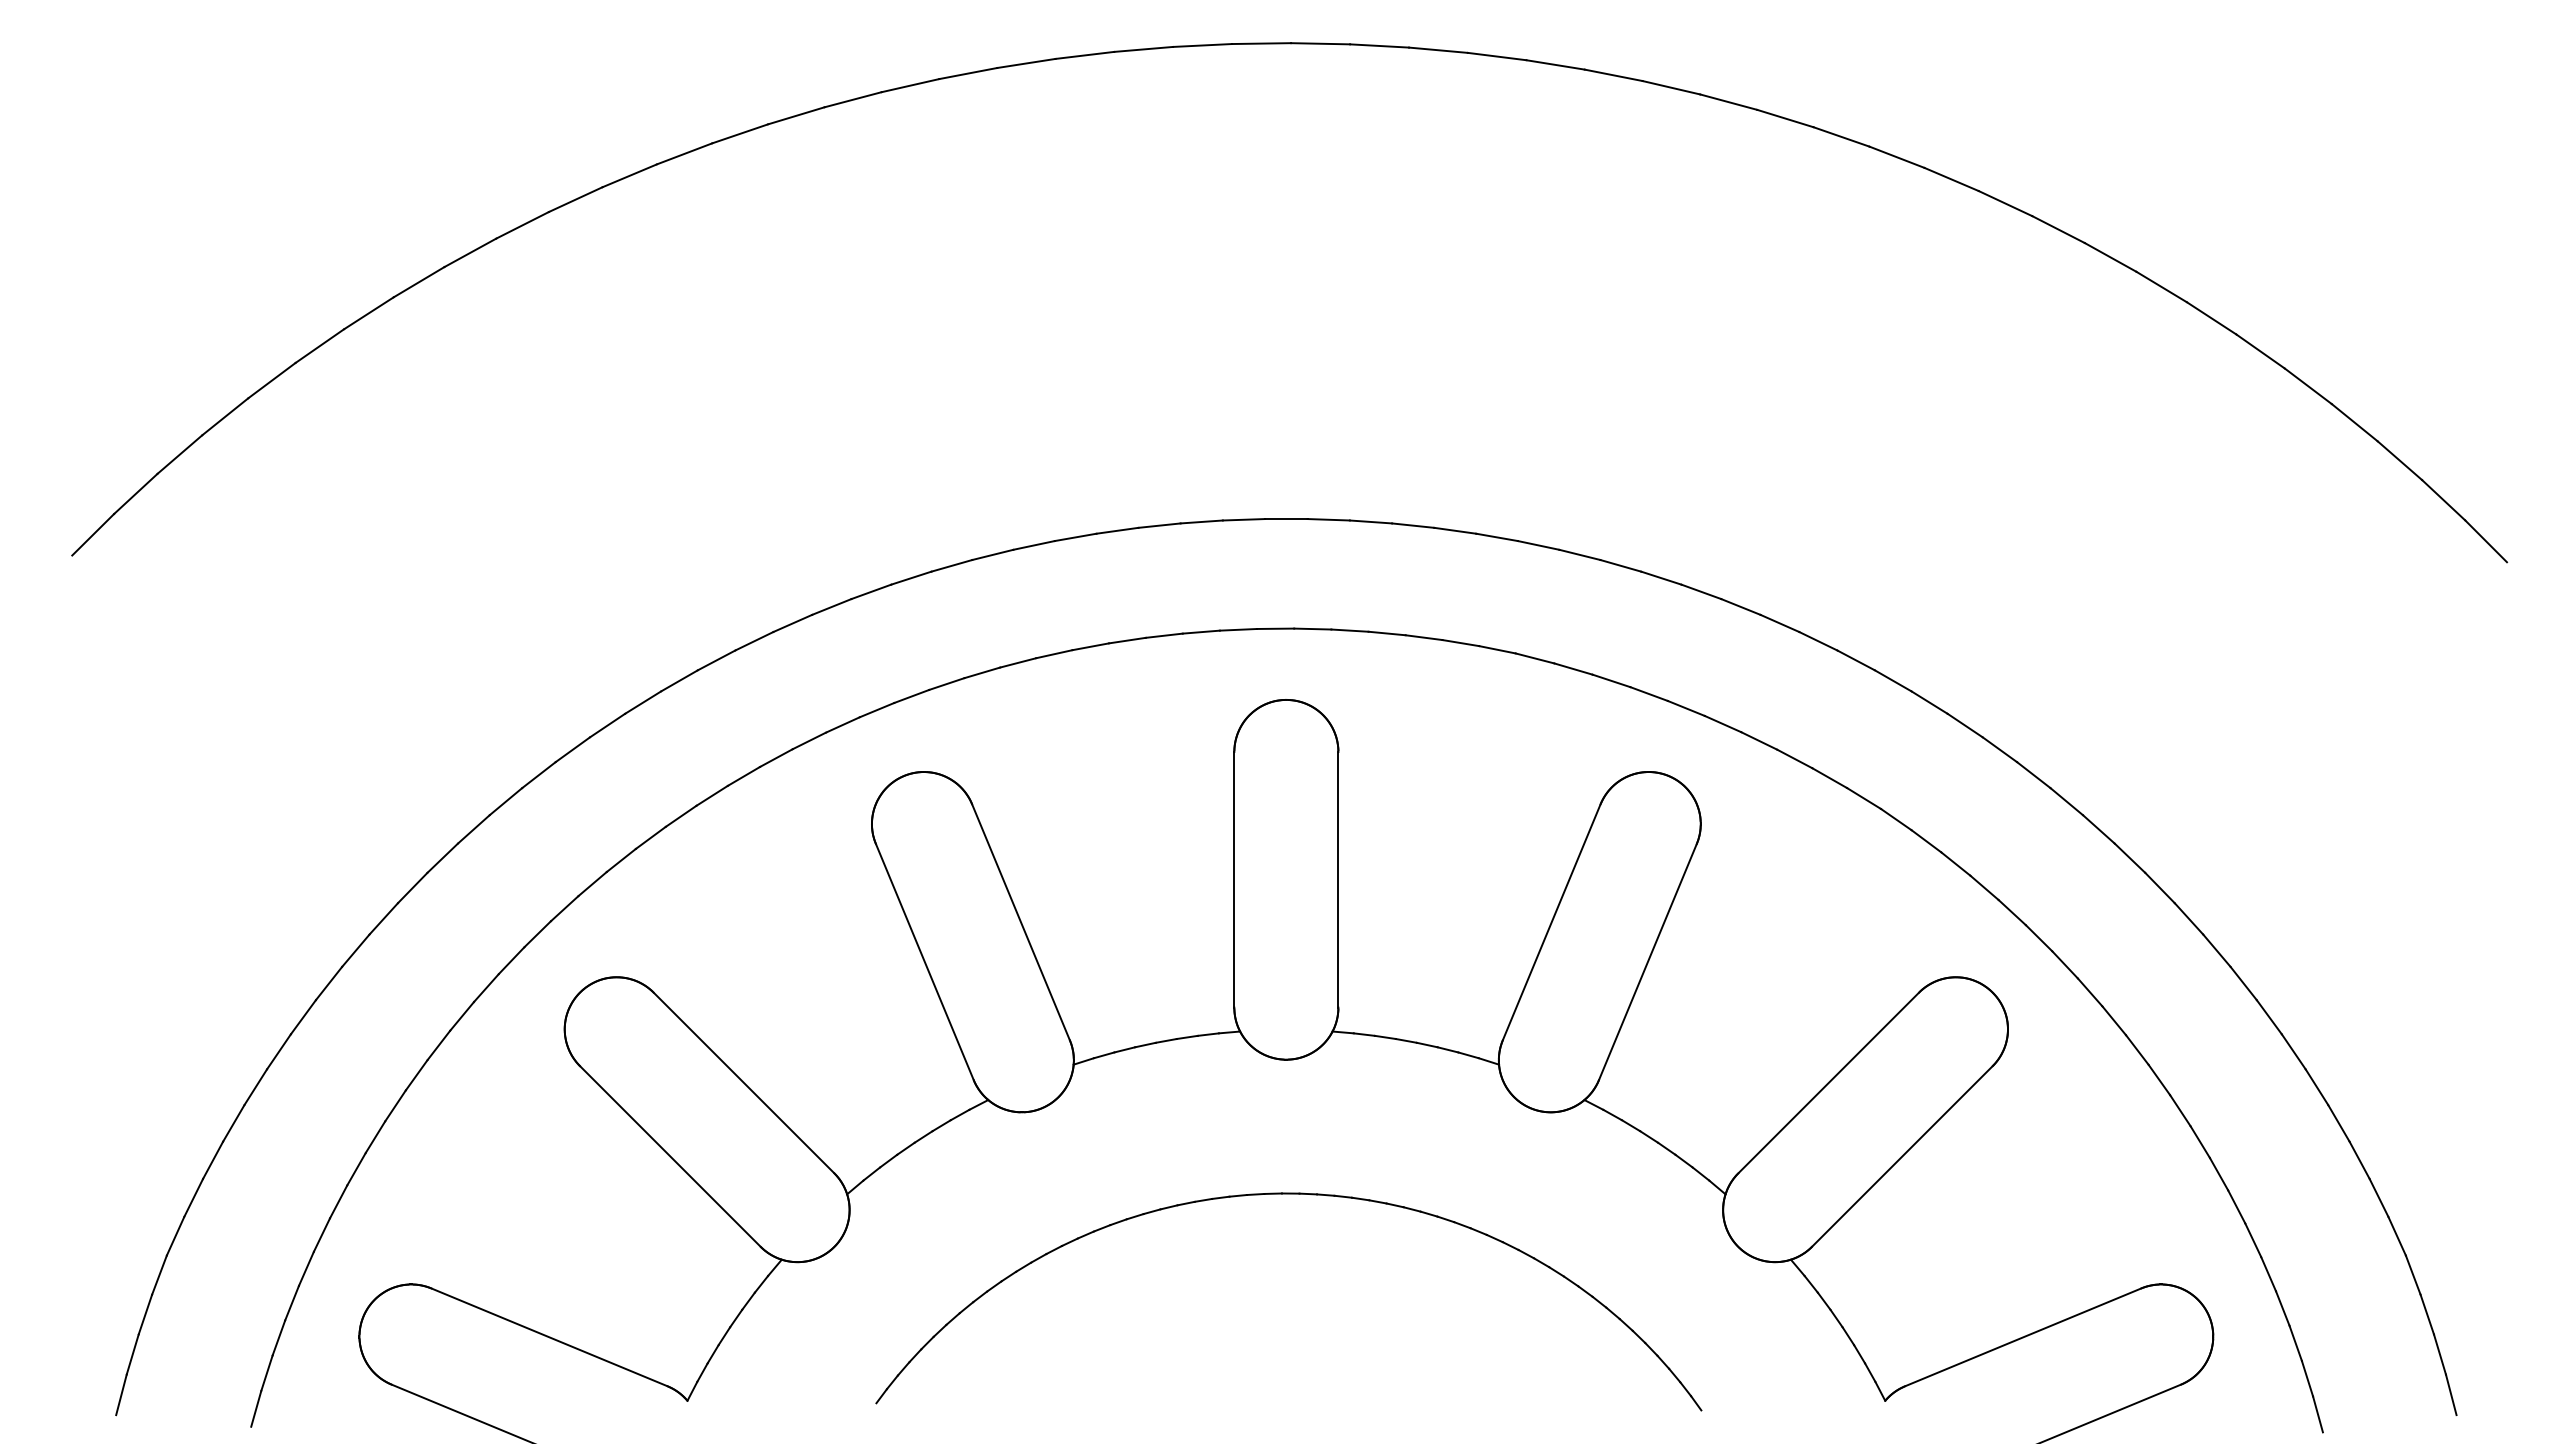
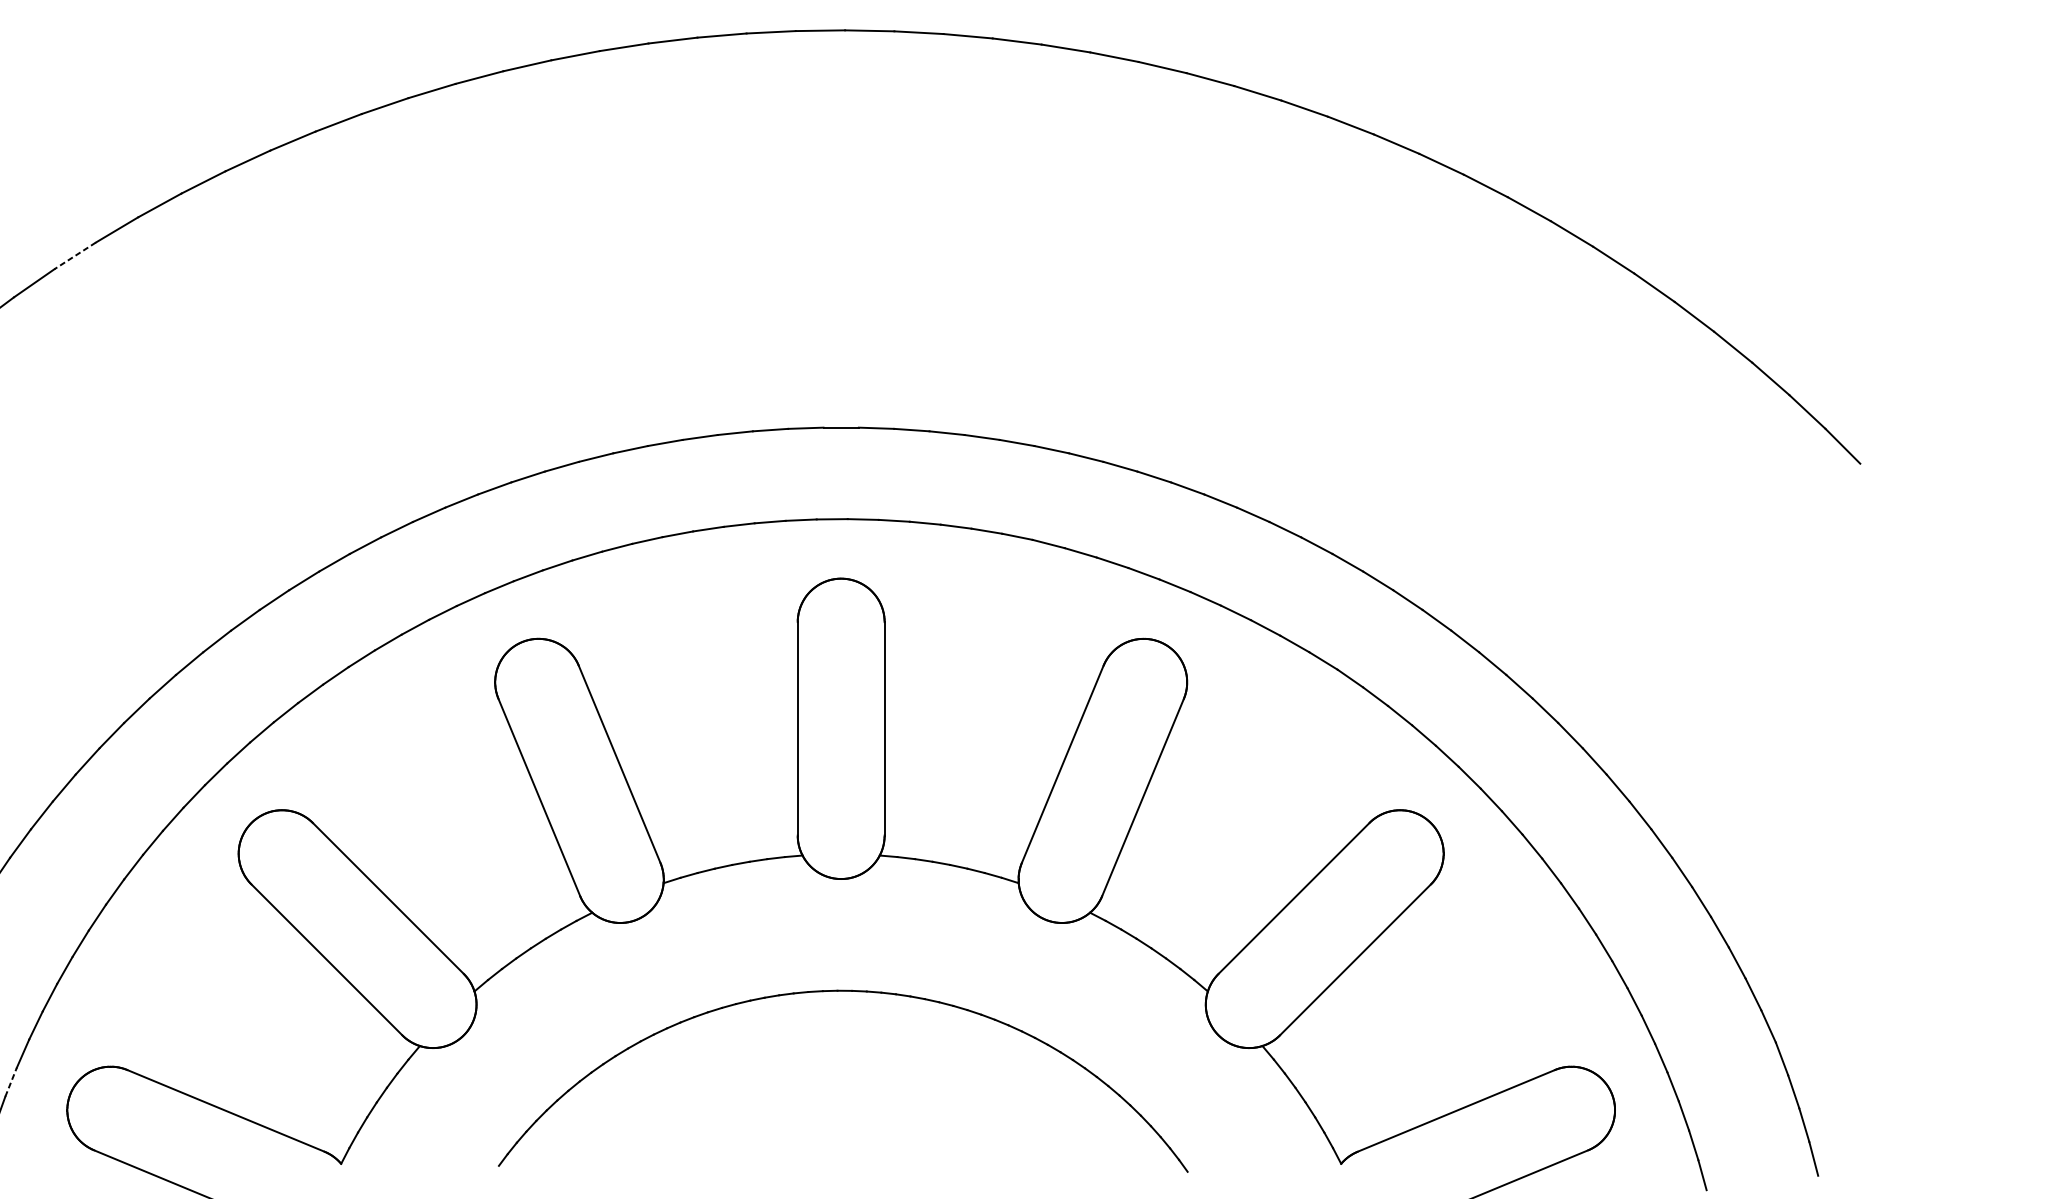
line: (368, 313) -> (74, 256), solid -> dashed
line: (292, 1303) -> (11, 1082), solid -> dashed

